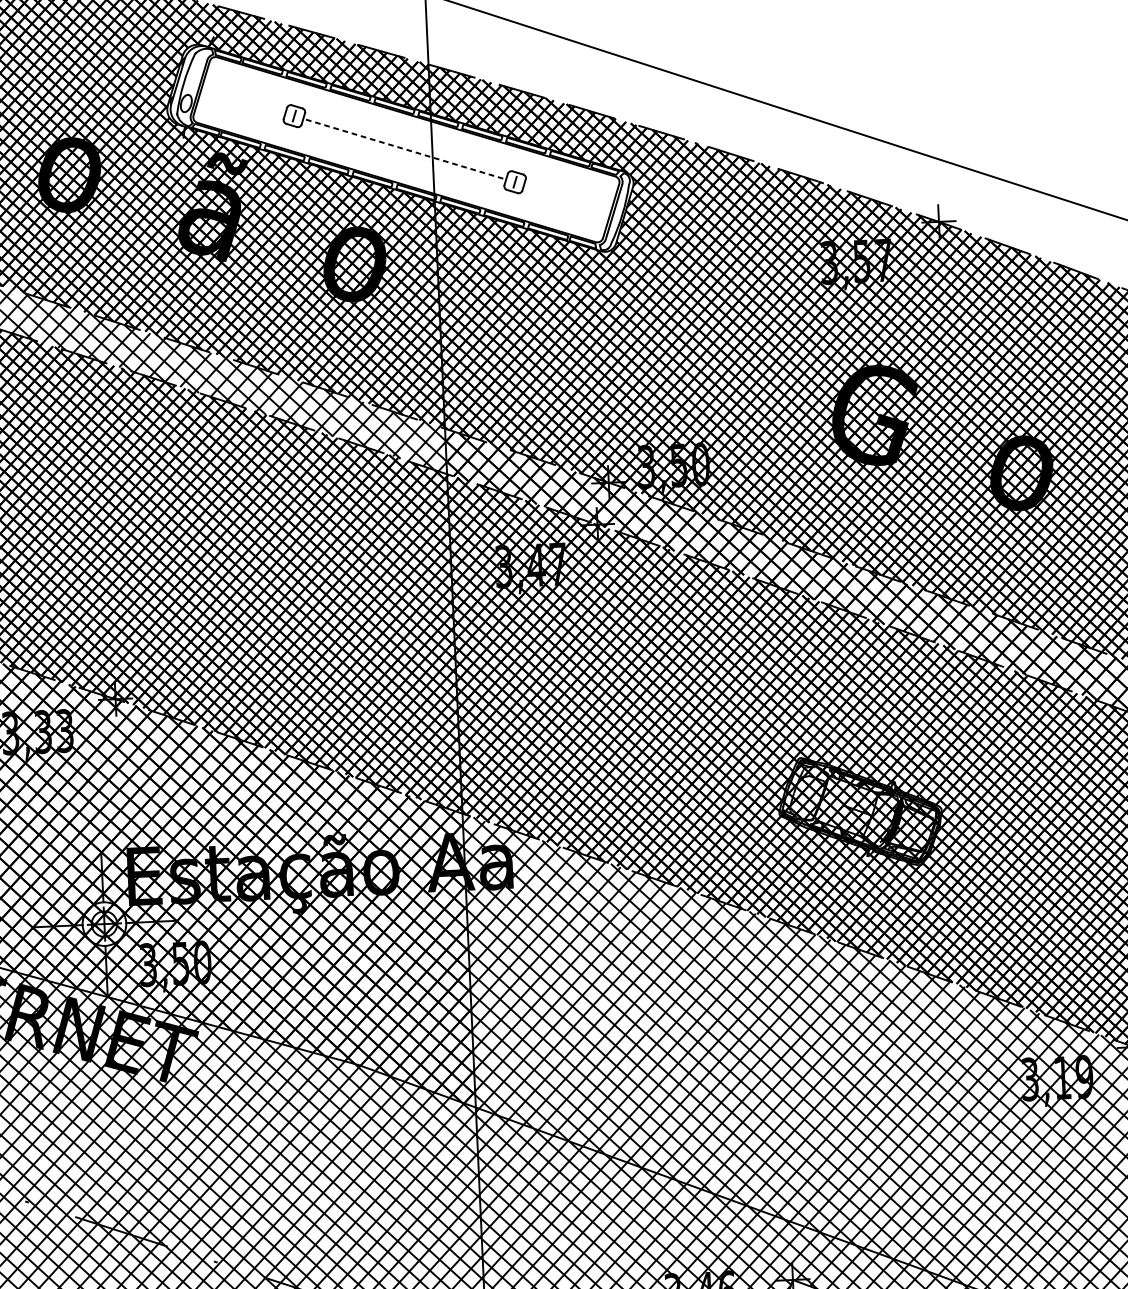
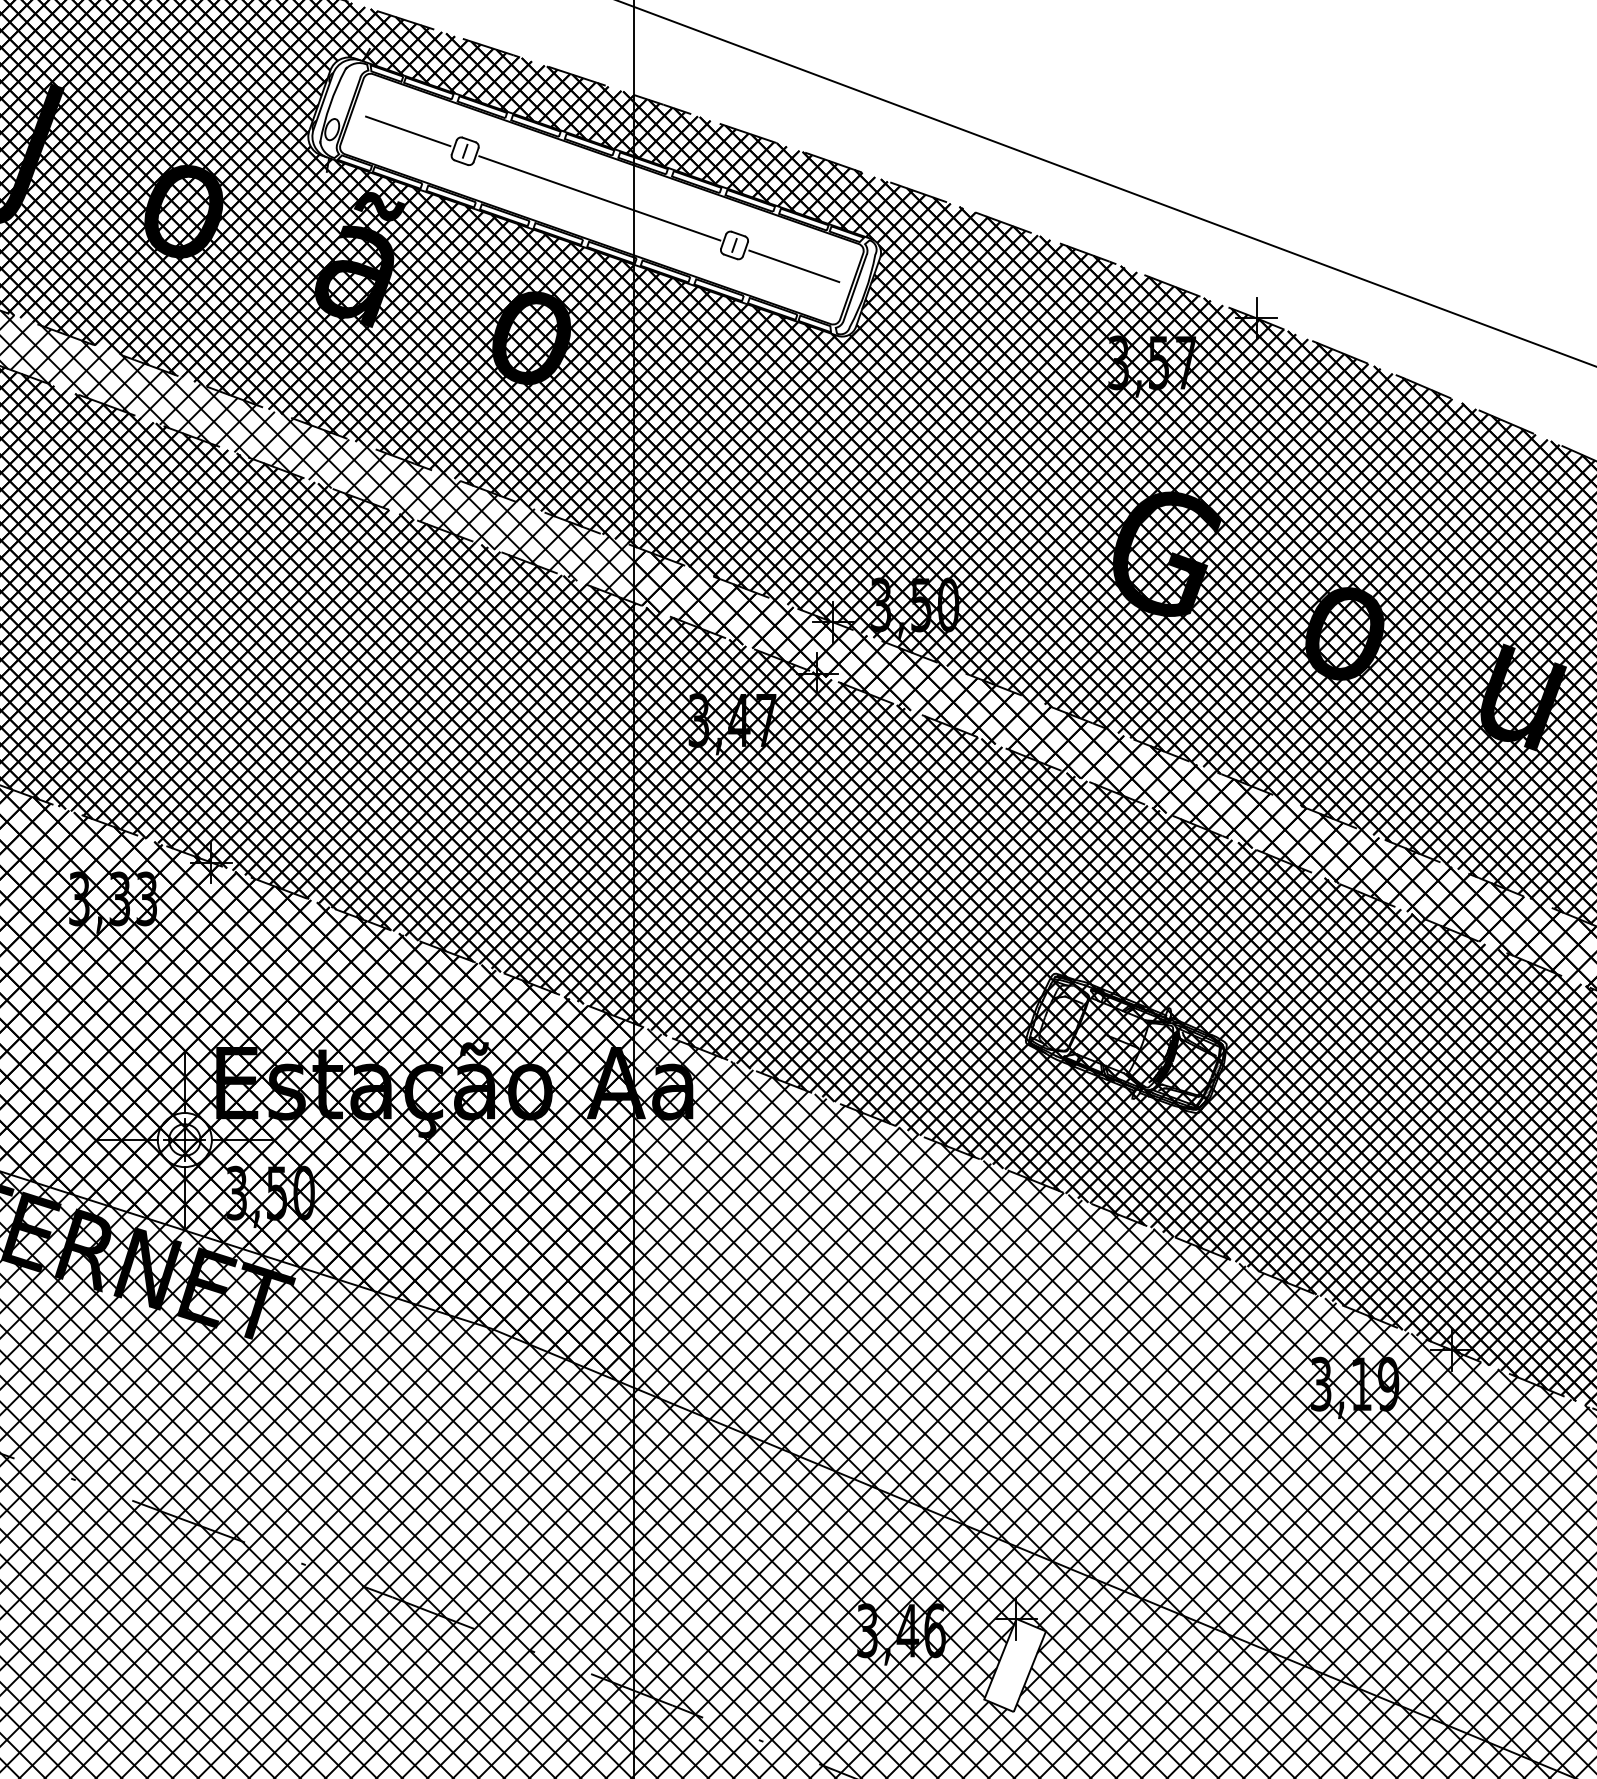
line: (247, 102) -> (408, 131), added
line: (404, 149) -> (599, 198), dashed -> solid
line: (564, 197) -> (794, 266), added

